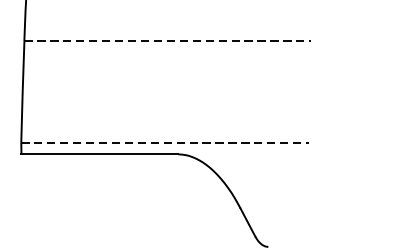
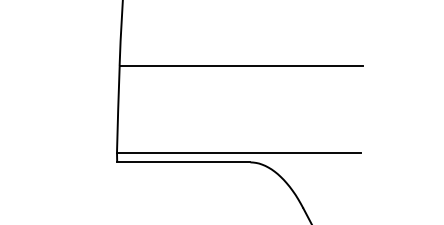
line: (167, 41) -> (241, 66), dashed -> solid
line: (165, 142) -> (239, 152), dashed -> solid

